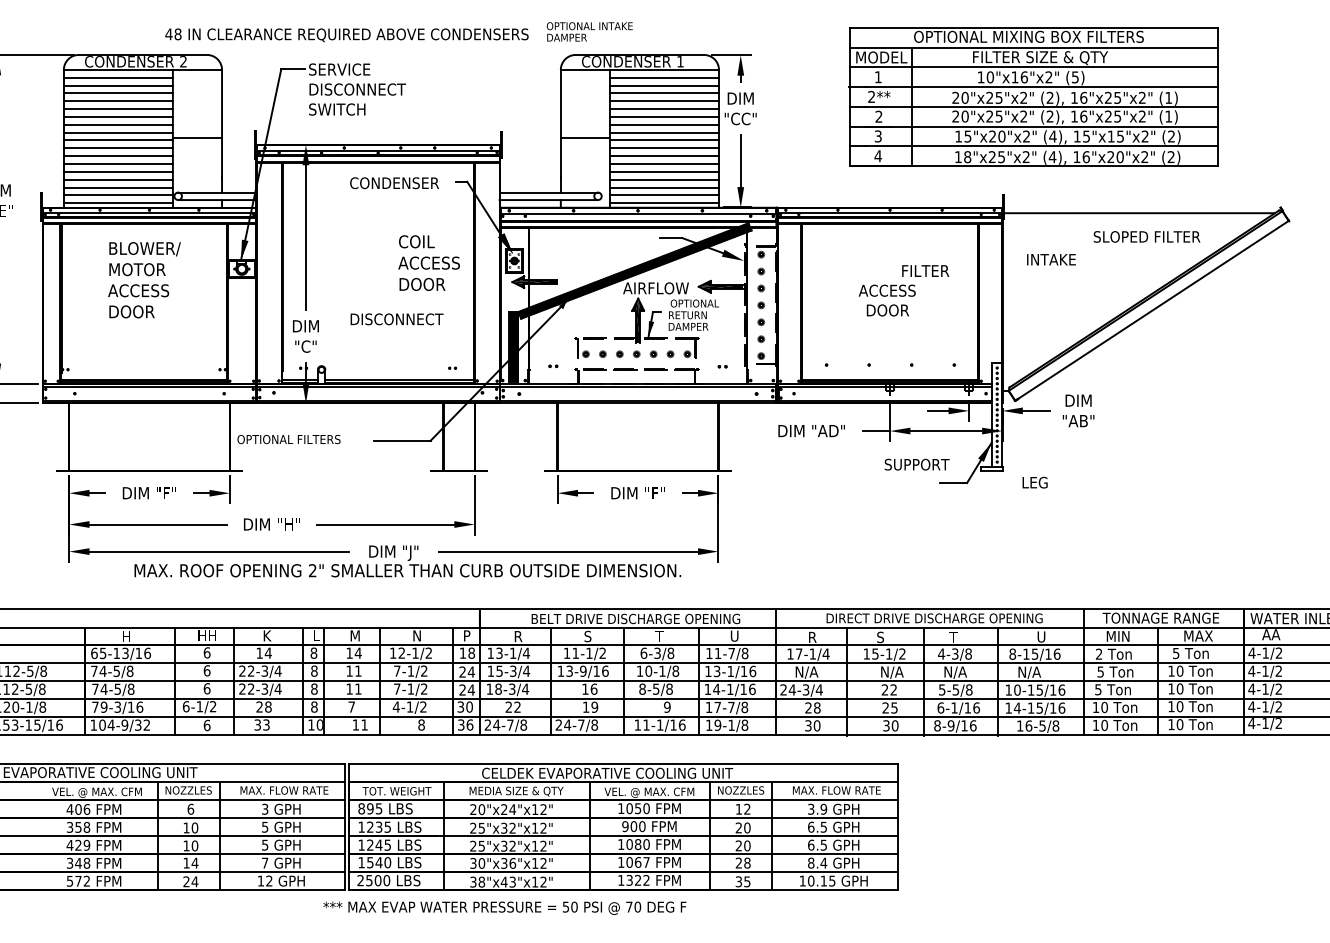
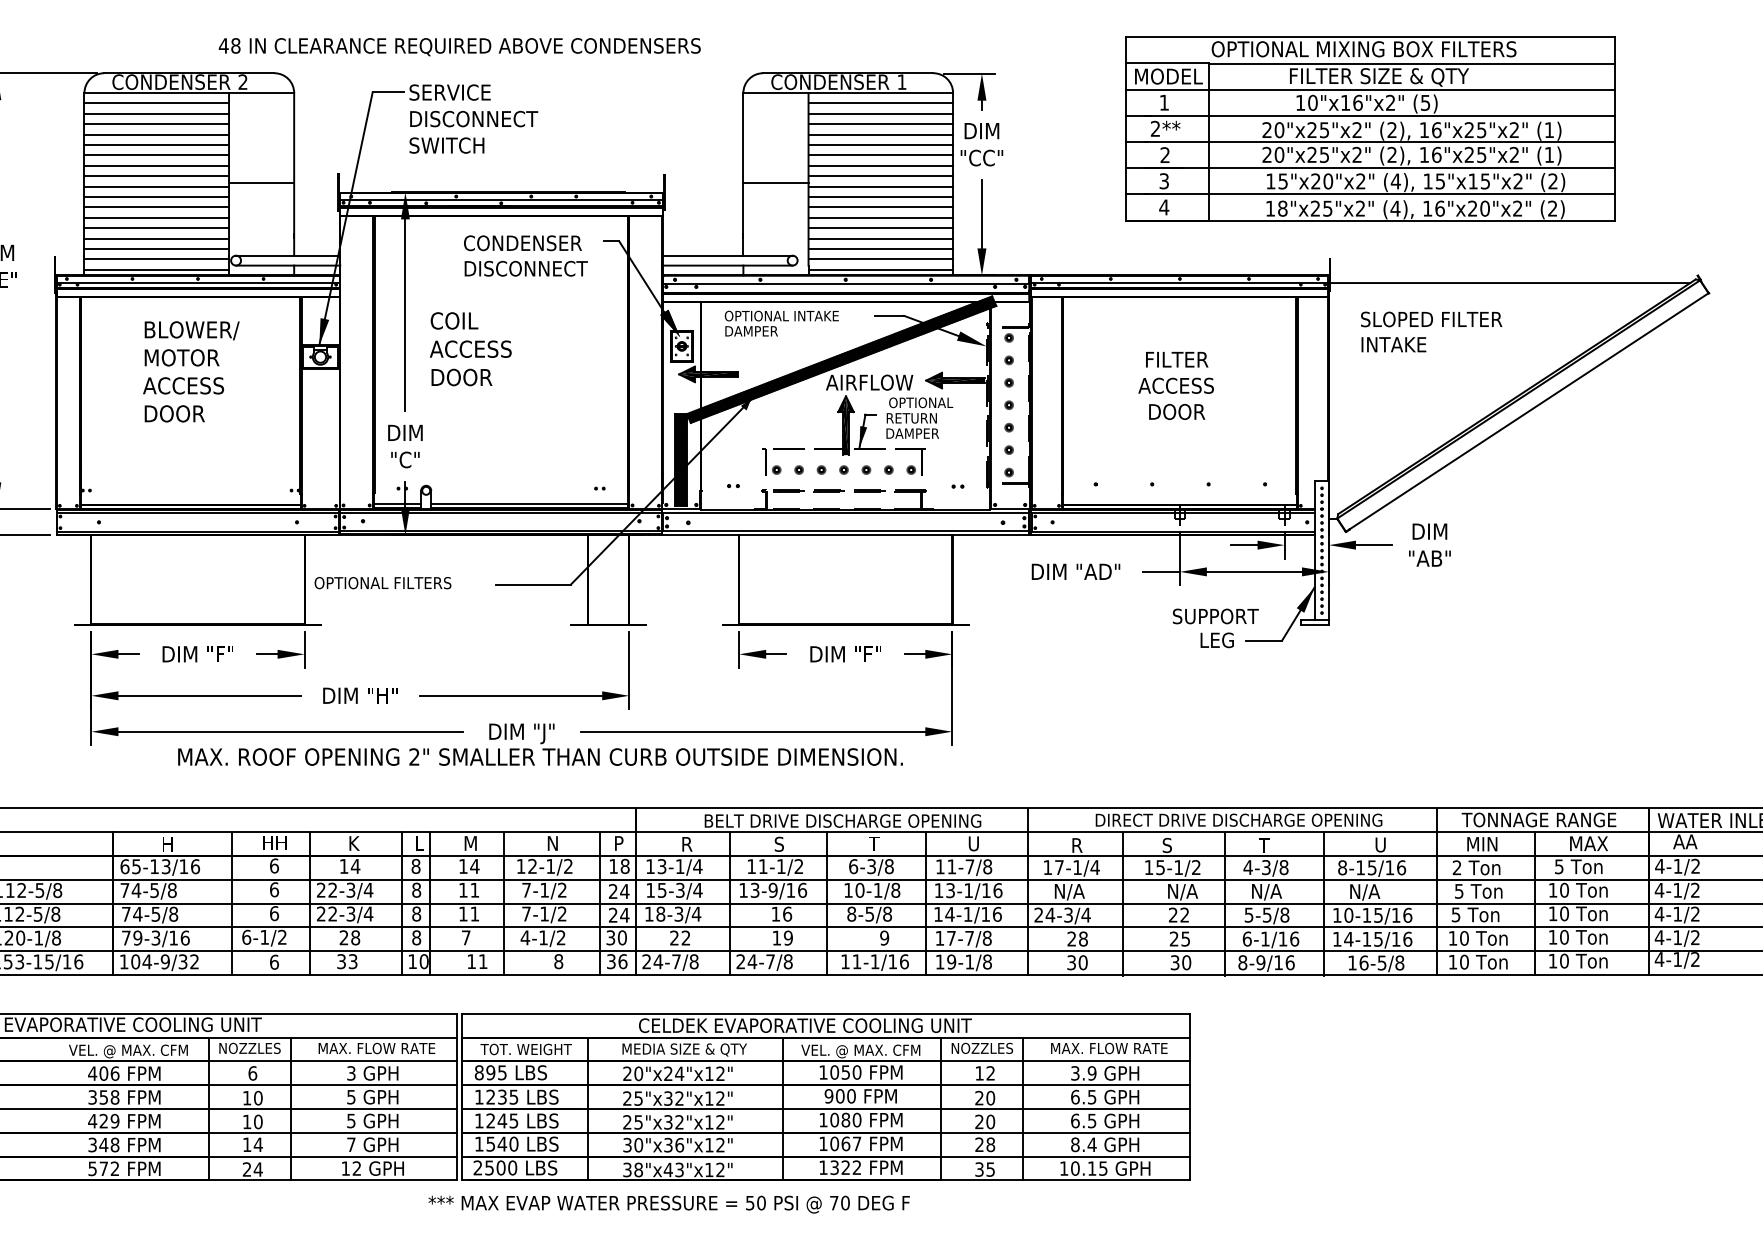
text: (589, 31) -> (781, 323), moved
text: (1146, 236) -> (1431, 319), moved
text: (428, 263) -> (470, 349), moved
text: (925, 270) -> (1177, 359), moved
text: (396, 319) -> (525, 268), moved
text: (1034, 482) -> (1216, 640), moved

